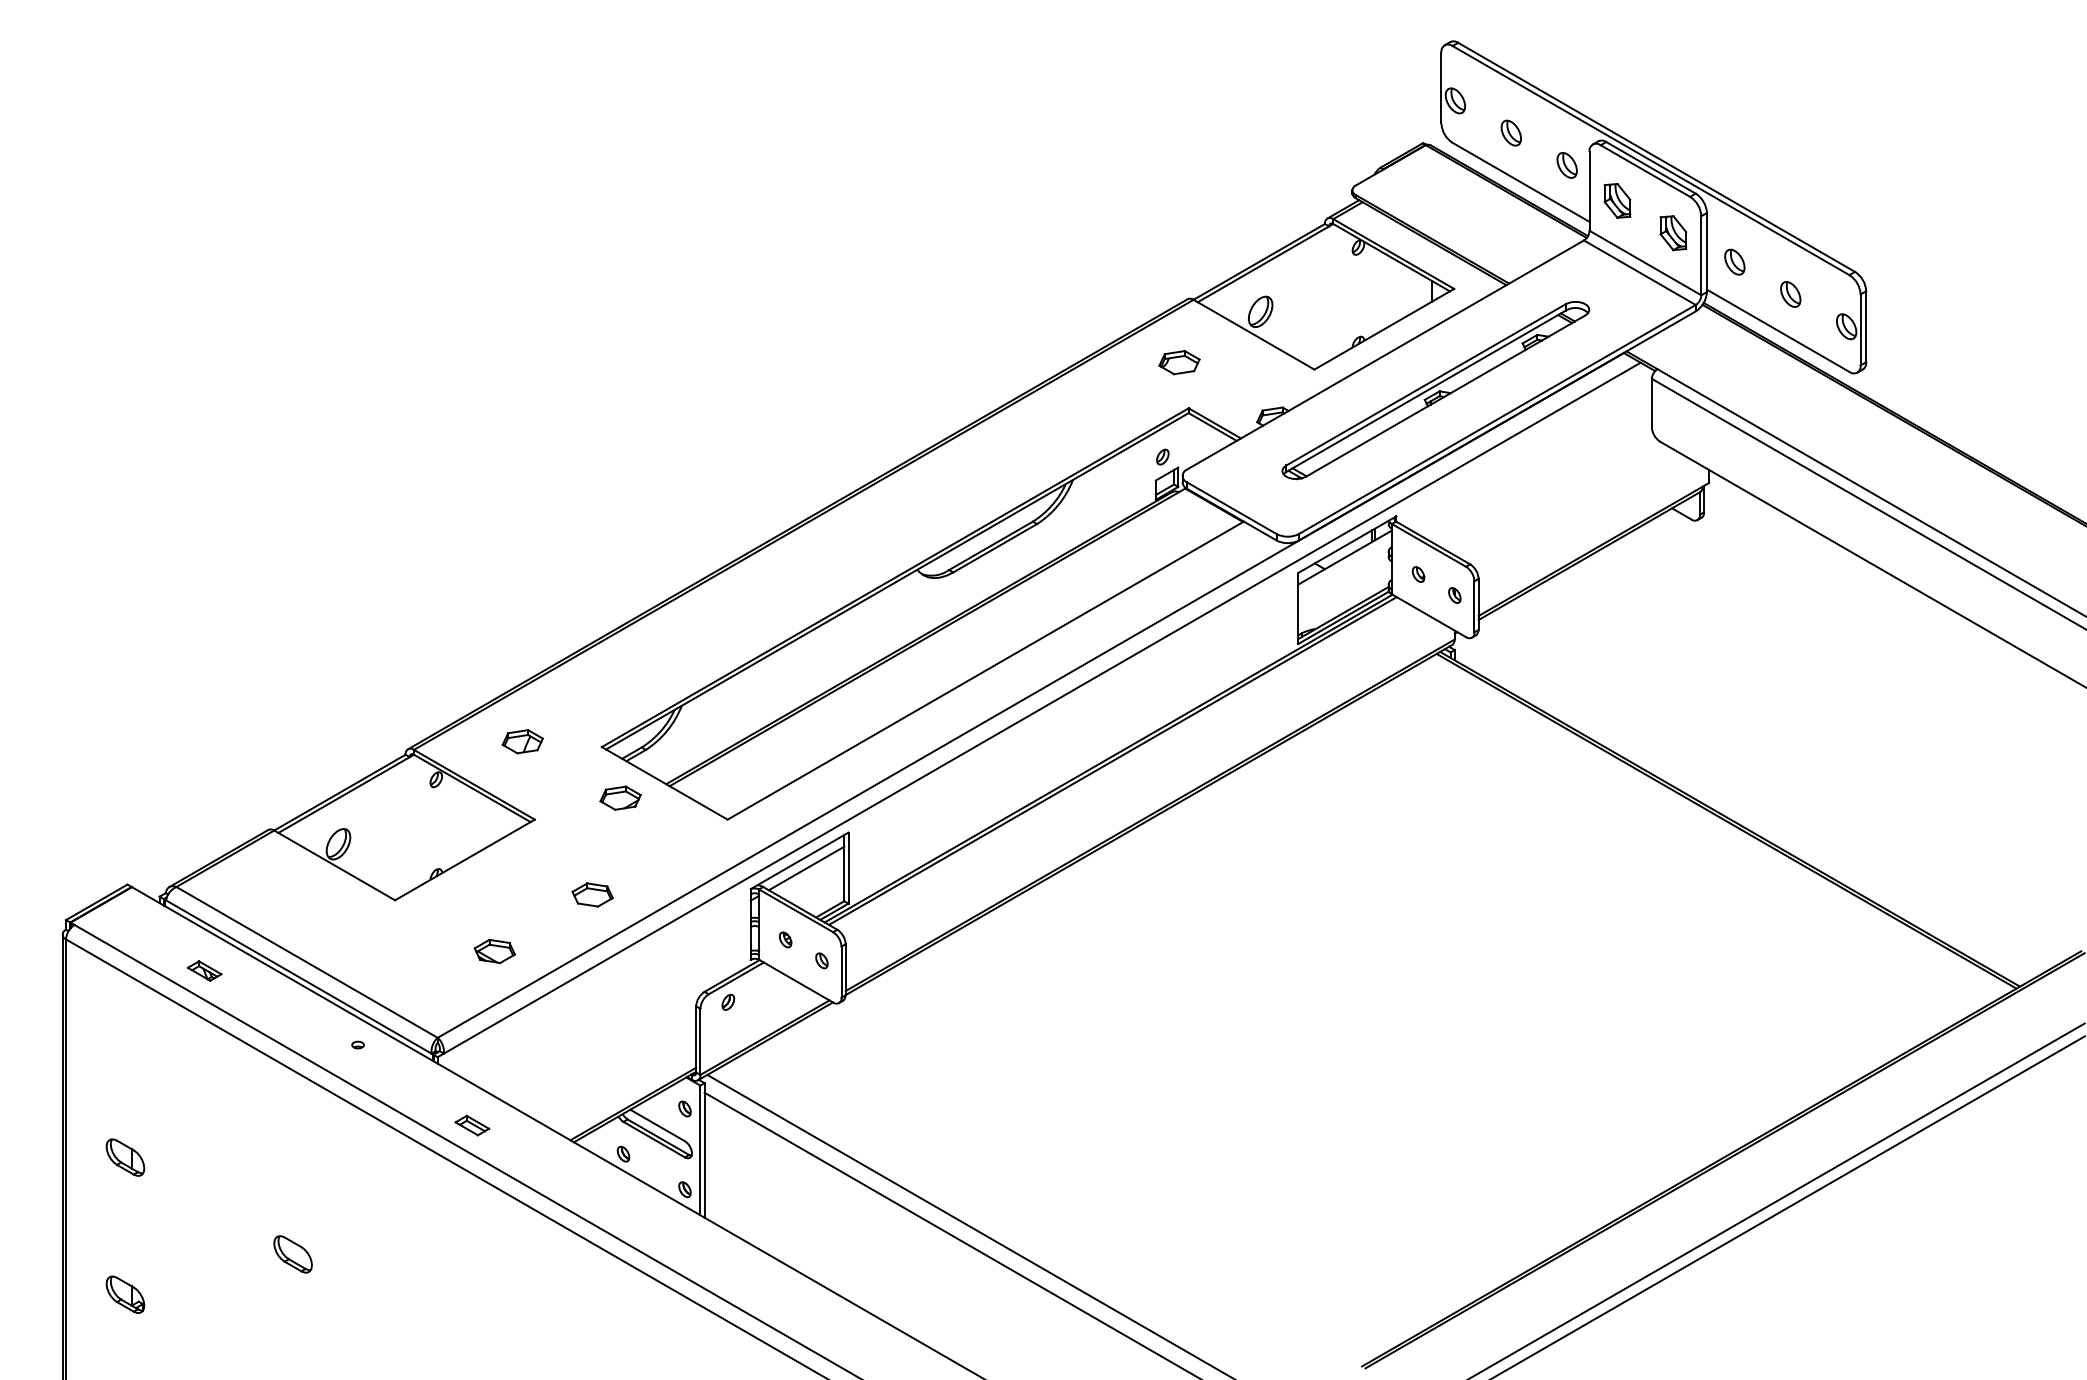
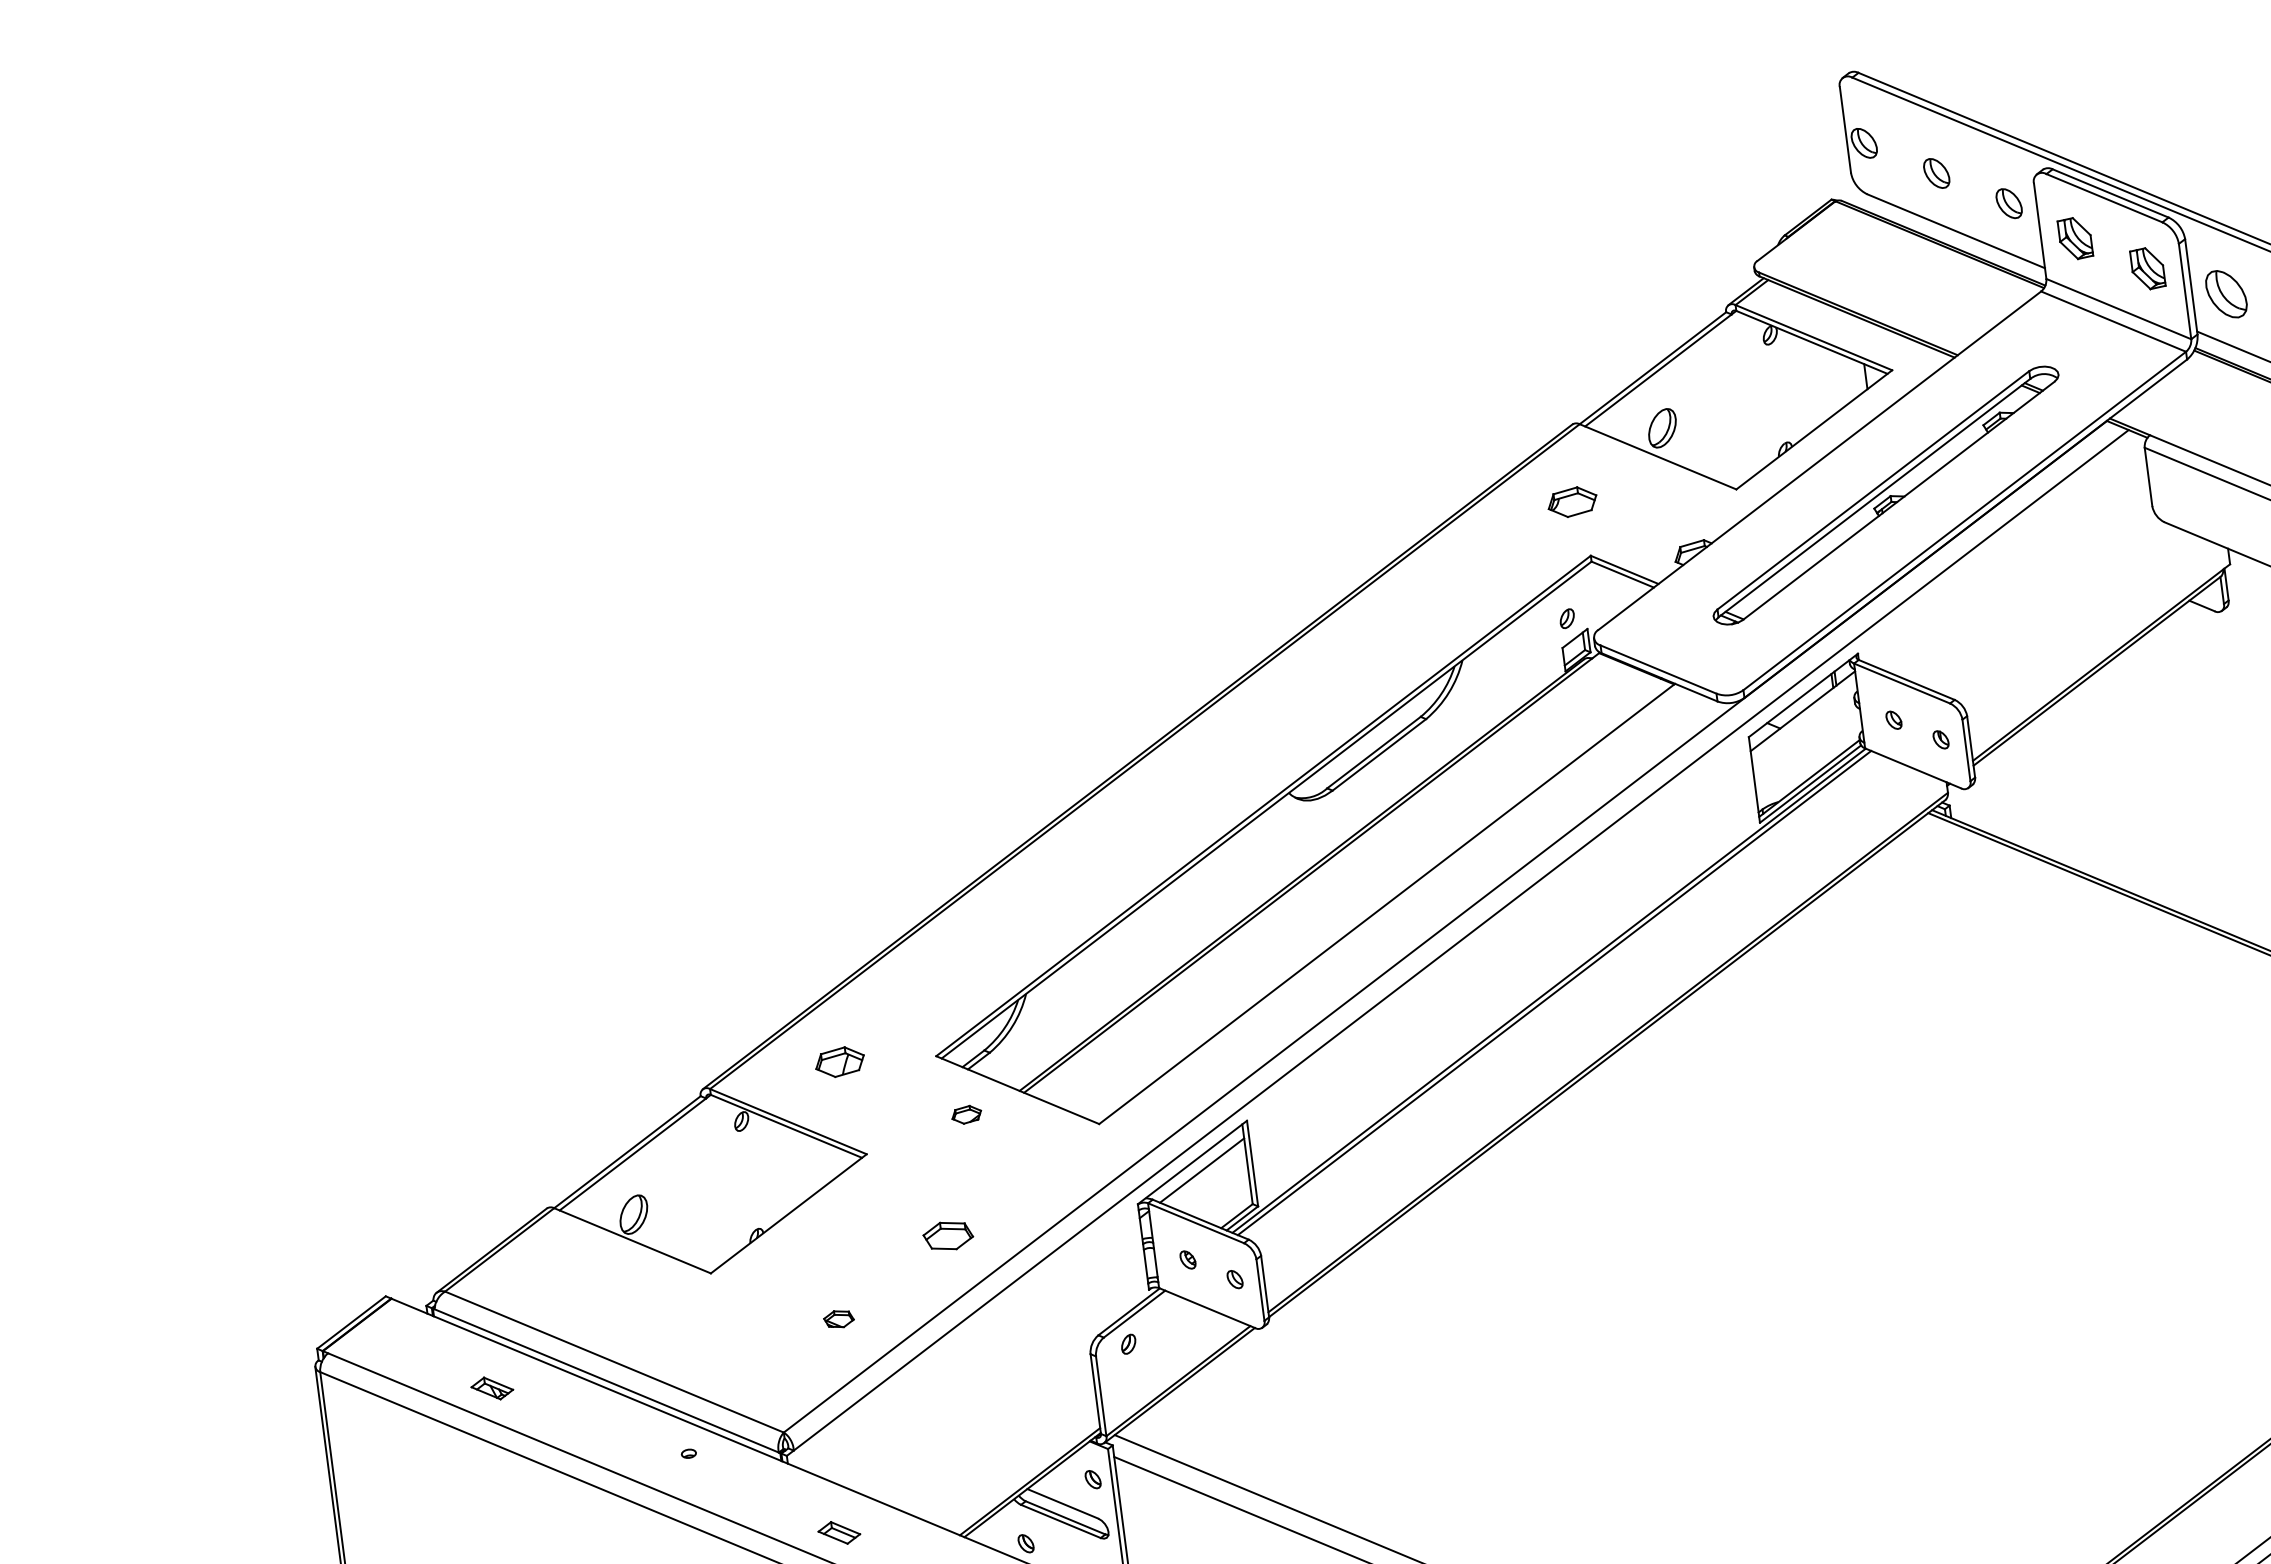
part: (1734, 261) -> (2225, 293), size x1.6
part: (620, 797) -> (966, 1114), size x0.6
part: (494, 950) -> (838, 1318), size x0.6

